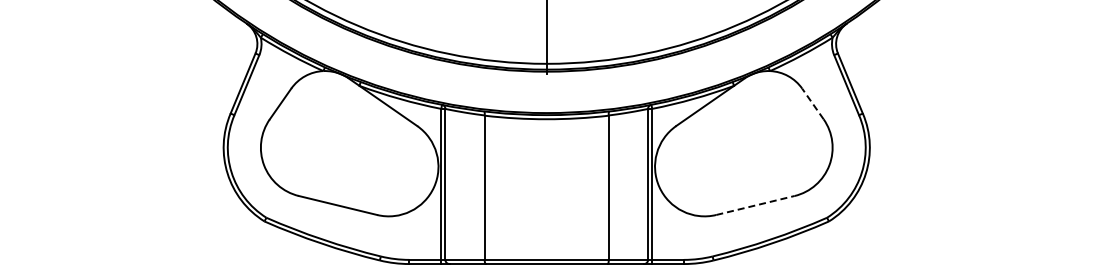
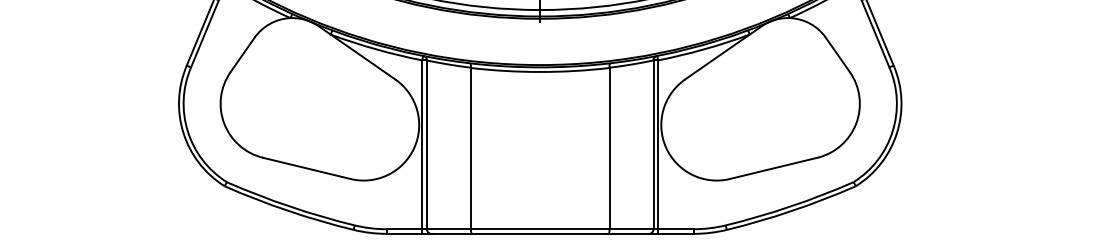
line: (812, 104) -> (837, 55), dashed -> solid
line: (755, 205) -> (773, 168), dashed -> solid

